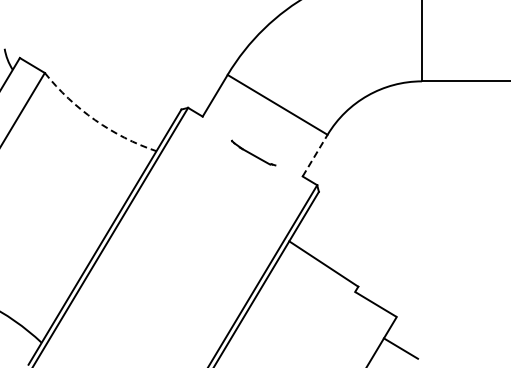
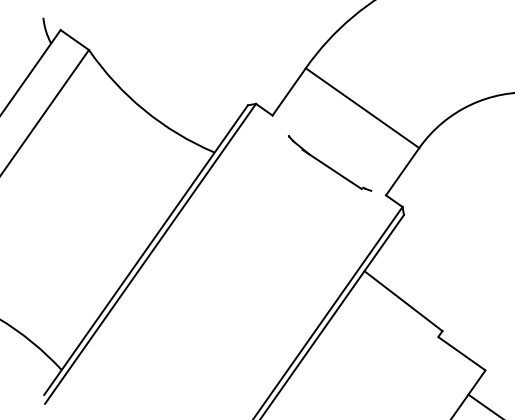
arc: (95, 120) -> (144, 110), dashed -> solid
part: (253, 152) -> (329, 162), size x1.67
line: (315, 155) -> (403, 171), dashed -> solid

